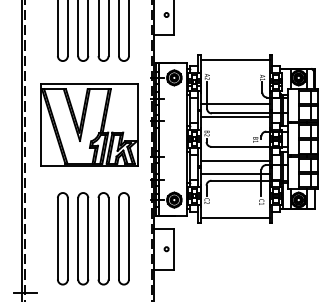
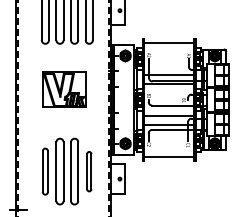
part: (89, 124) -> (64, 89), size x0.6
part: (62, 238) -> (45, 171), size x0.7
part: (123, 238) -> (88, 171), size x0.6

